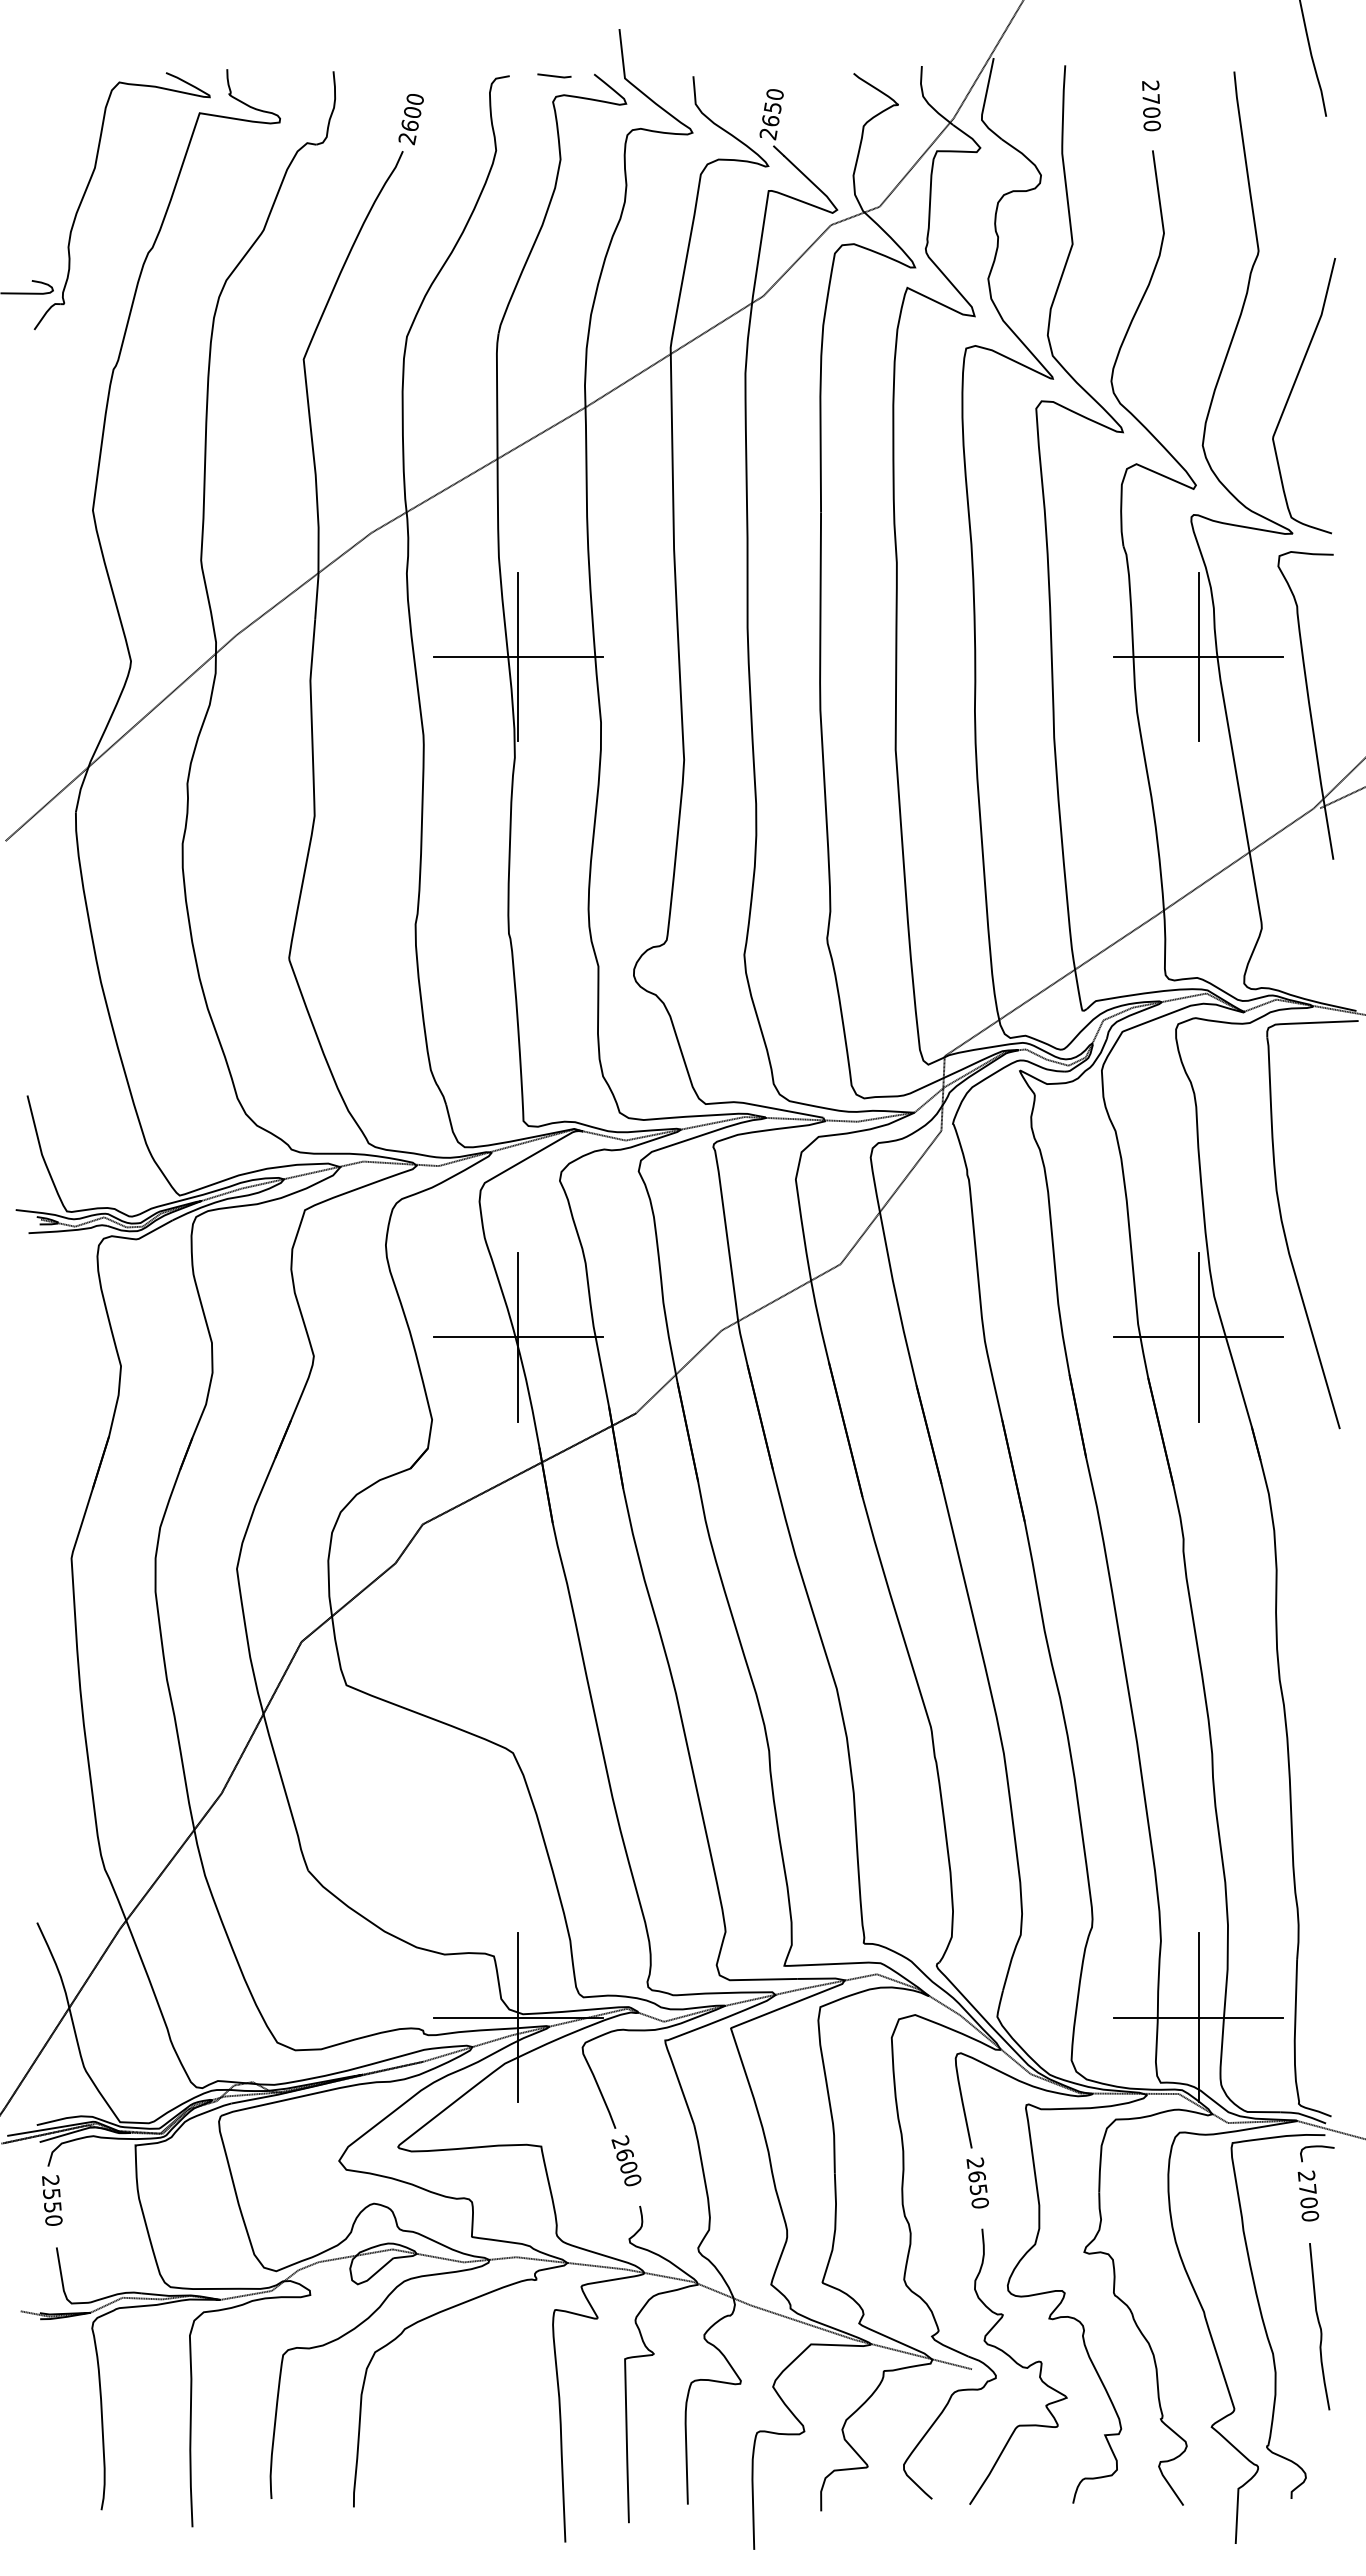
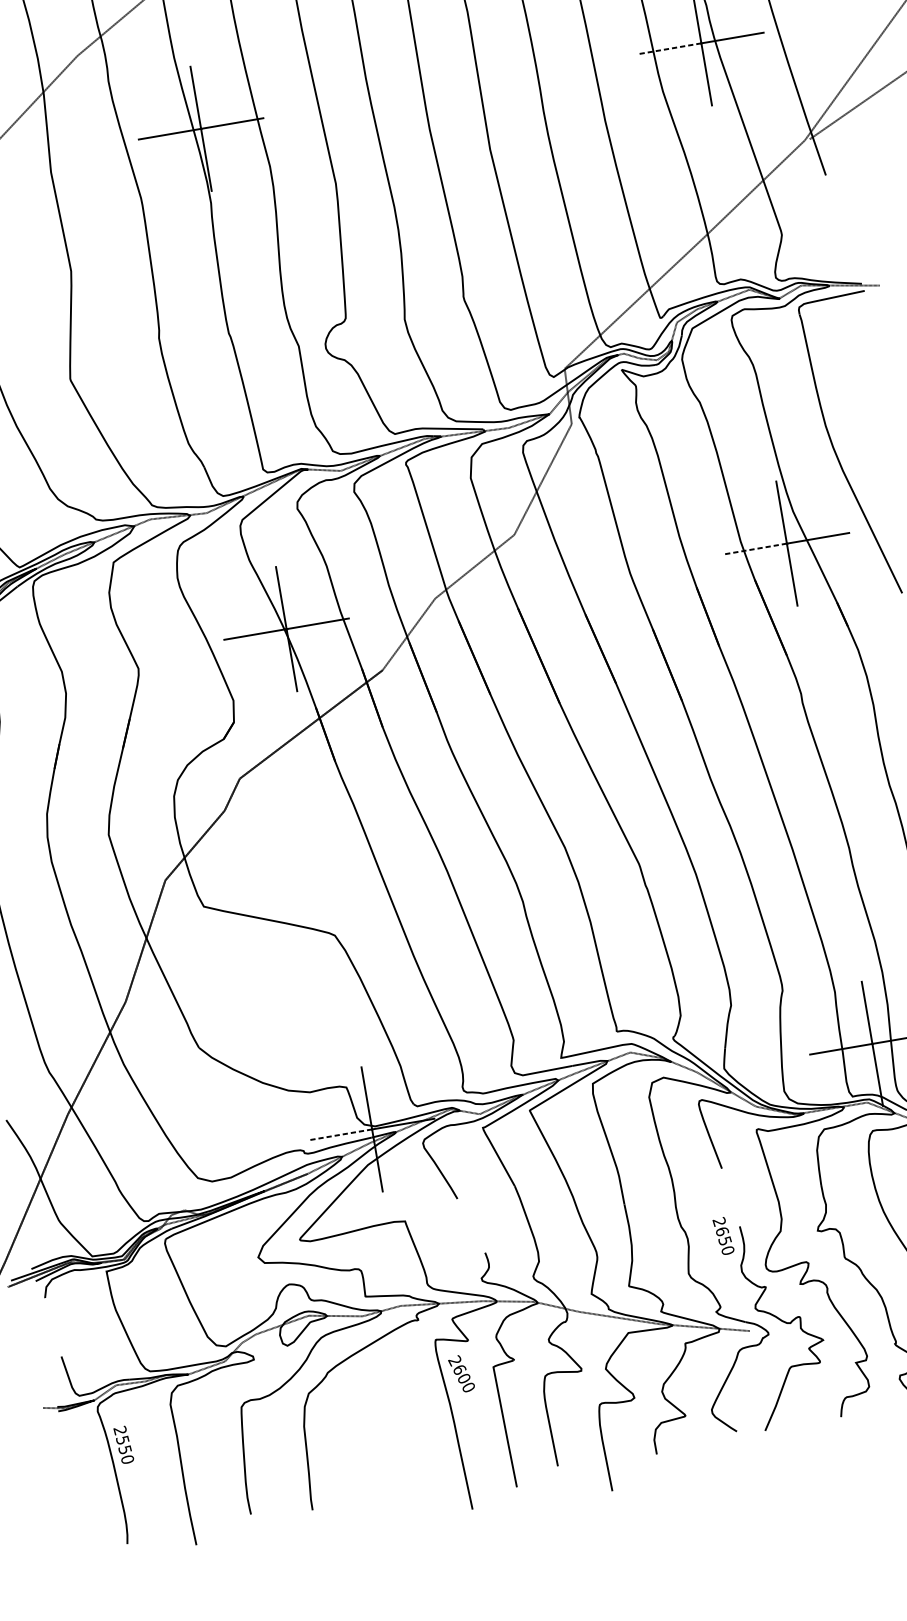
line: (1155, 657) -> (669, 49), solid -> dashed
line: (1155, 1337) -> (755, 549), solid -> dashed
line: (475, 2017) -> (340, 1134), solid -> dashed
text: (626, 2160) -> (461, 1373), moved
text: (977, 2182) -> (723, 1235), moved
text: (52, 2200) -> (124, 1445), moved

